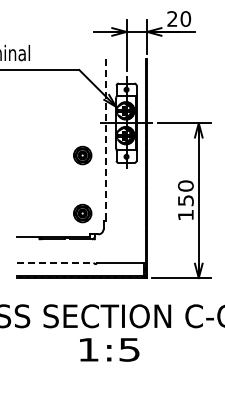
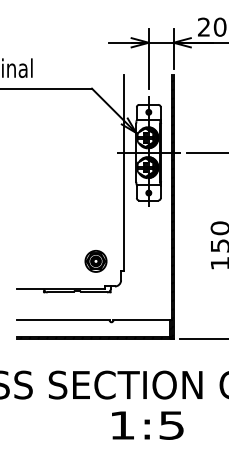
line: (105, 140) -> (123, 173), dashed -> solid
part: (82, 155) -> (95, 191), removed
line: (56, 262) -> (64, 320), dashed -> solid
text: (109, 349) -> (147, 425), moved

